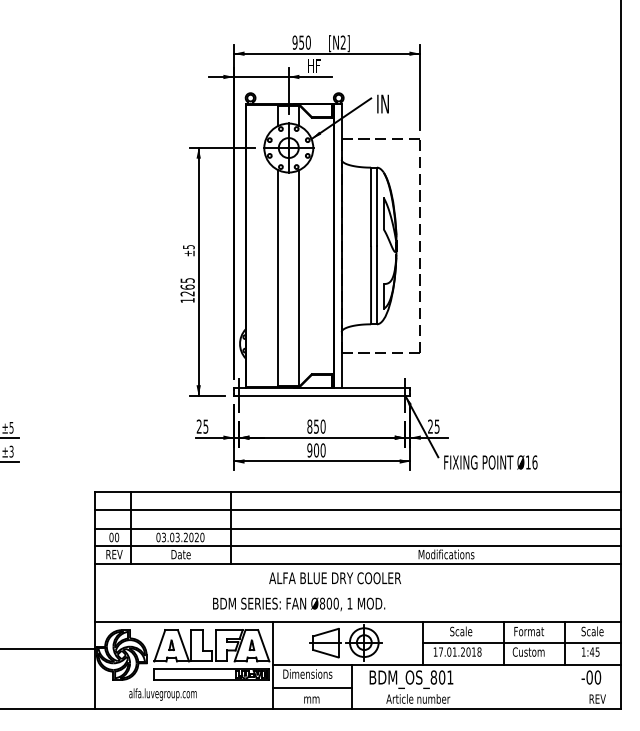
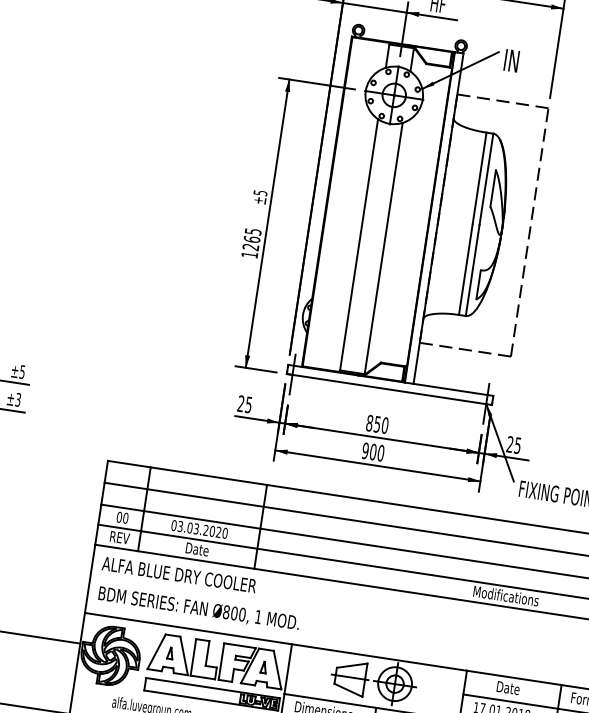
text: (334, 578) -> (178, 575), moved
text: (299, 604) -> (199, 609), moved
text: (461, 631) -> (510, 688), Scale -> Date

